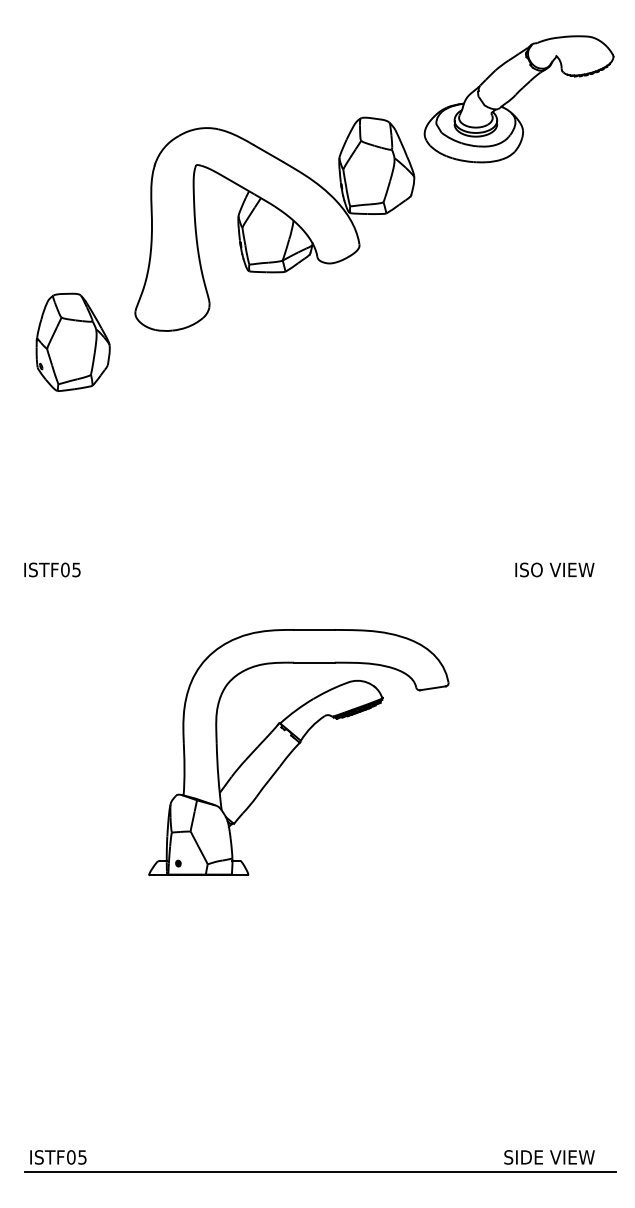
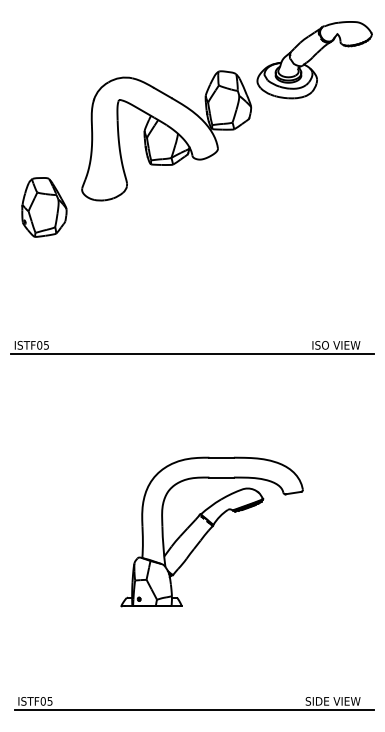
line: (317, 585) -> (192, 354), added
part: (297, 751) -> (211, 531), moved

